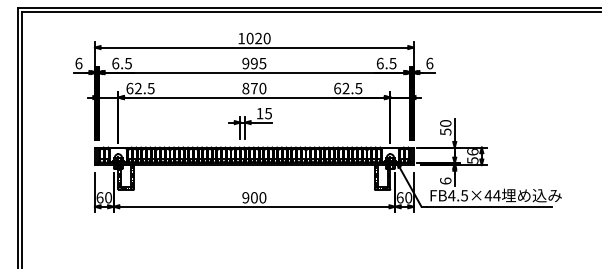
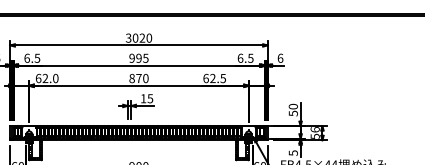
text: (241, 38) -> (128, 38), 1020 -> 3020
text: (150, 88) -> (55, 78), 62.5 -> 62.0
text: (445, 180) -> (293, 152), 6 -> 5

